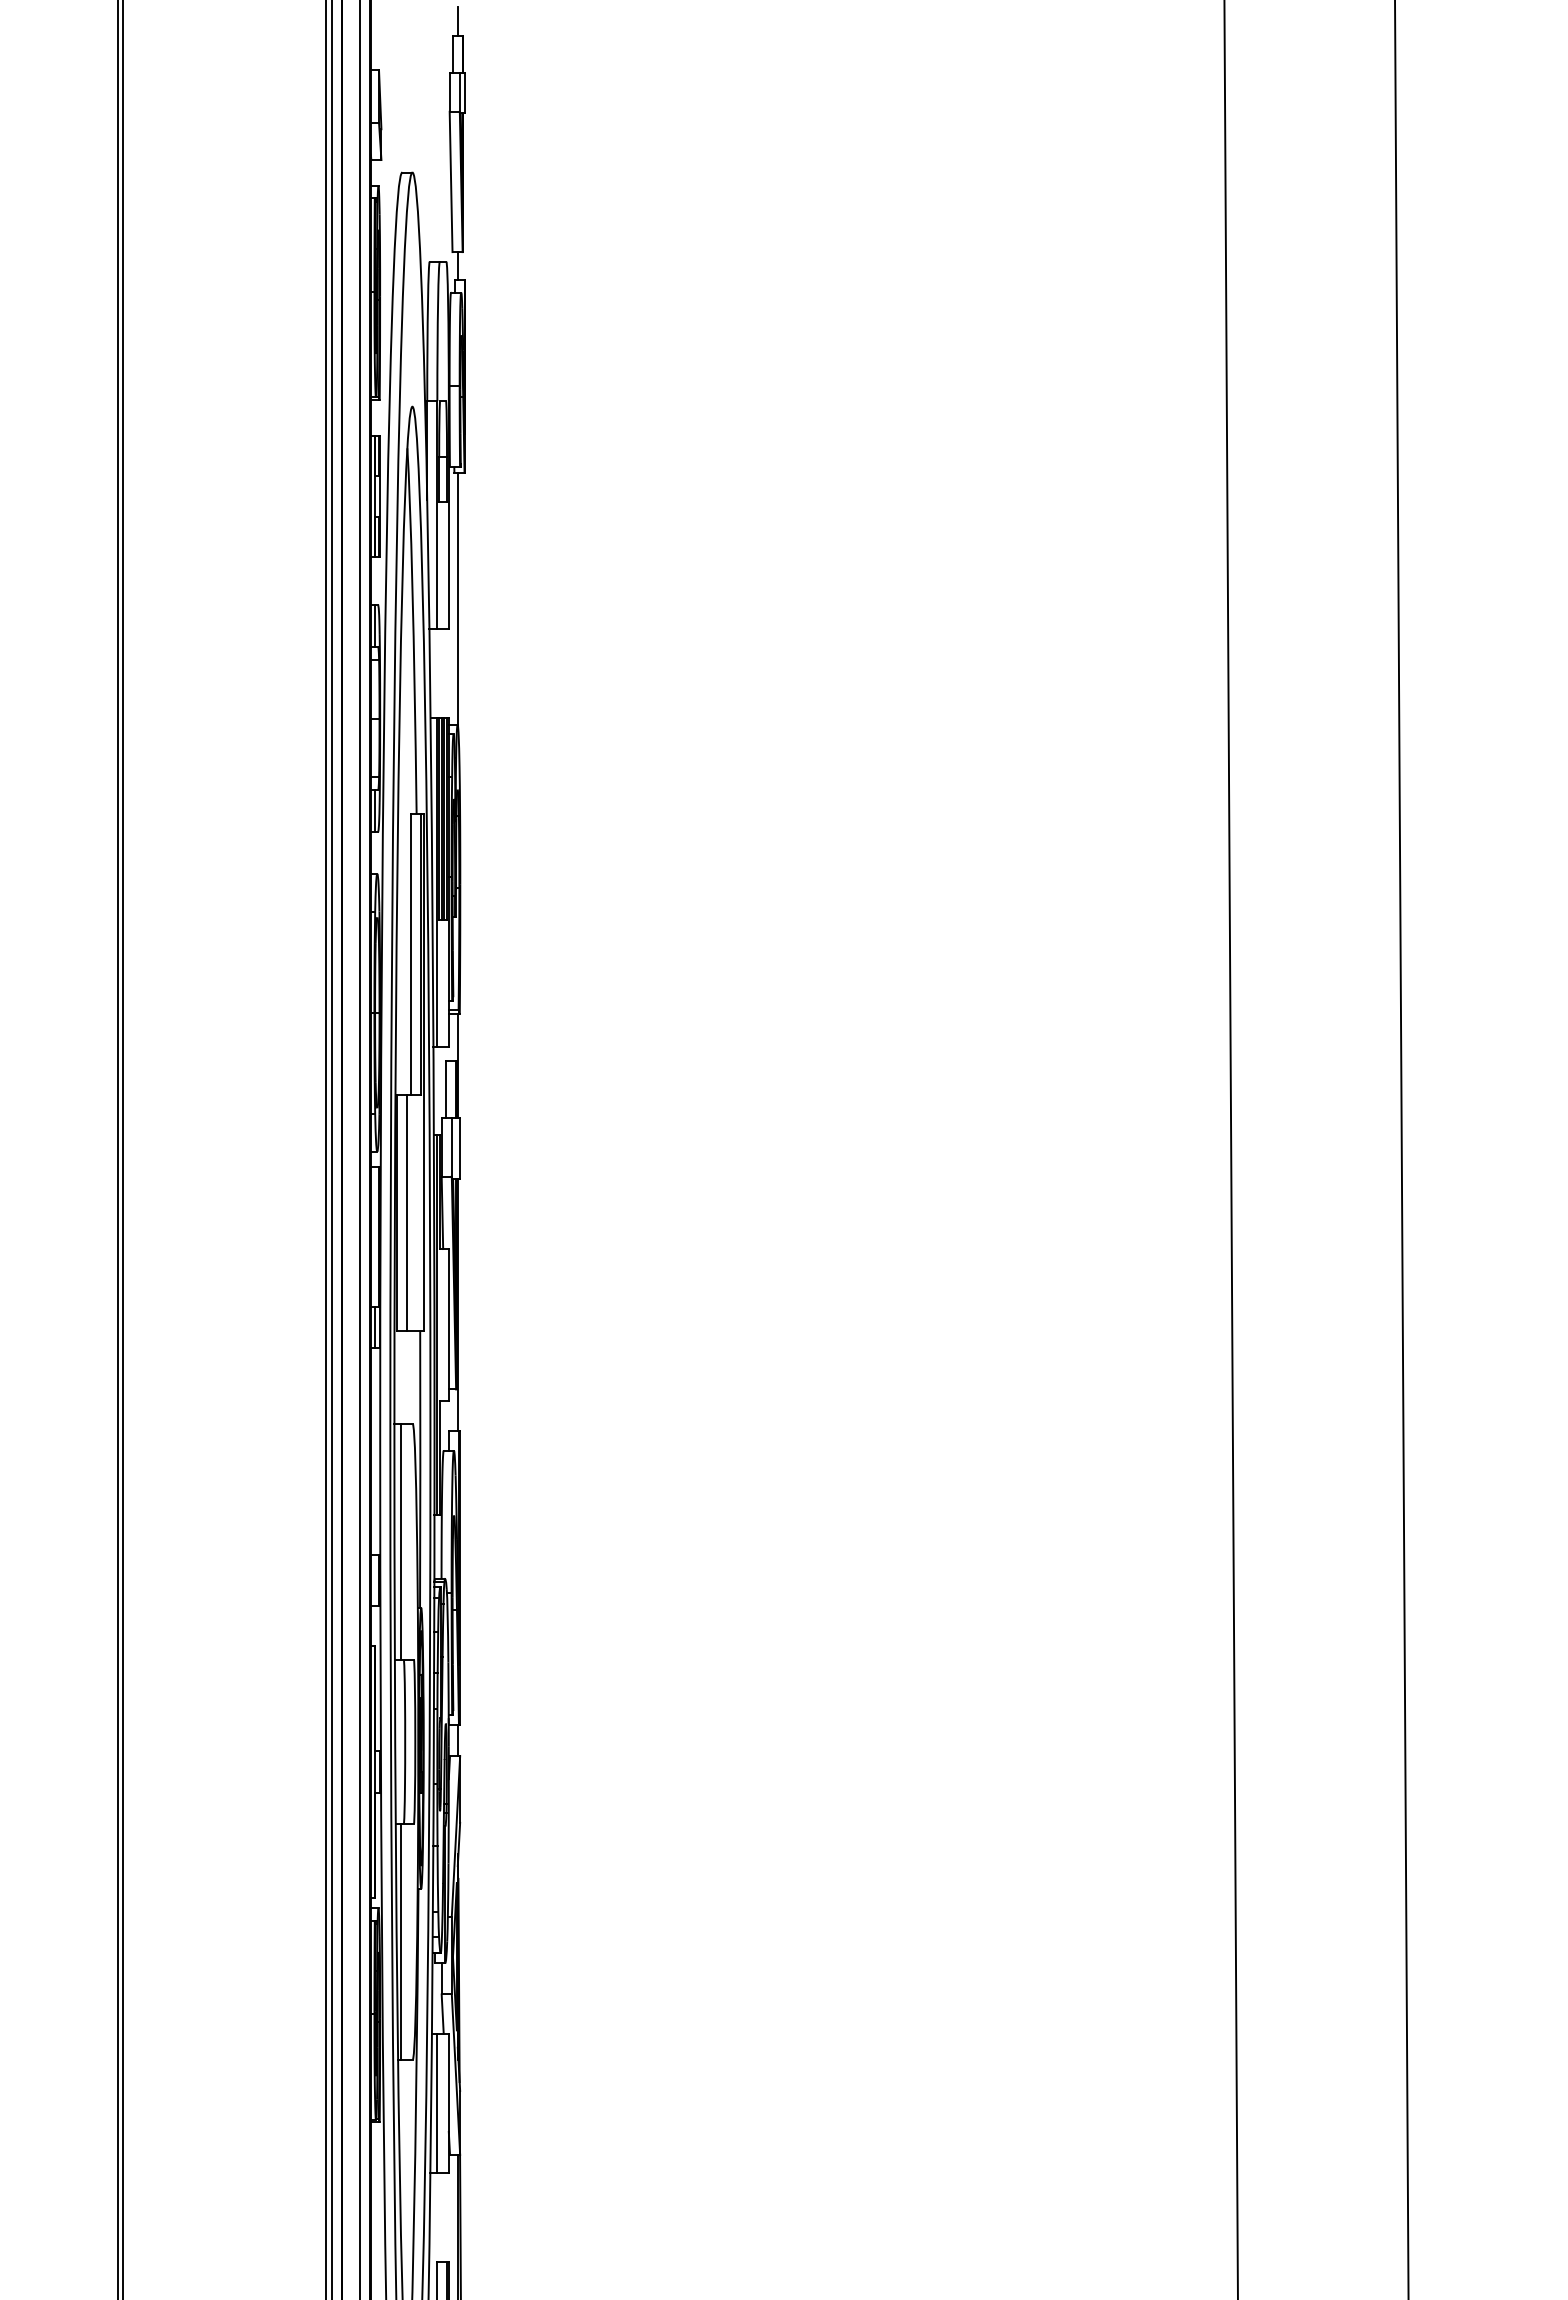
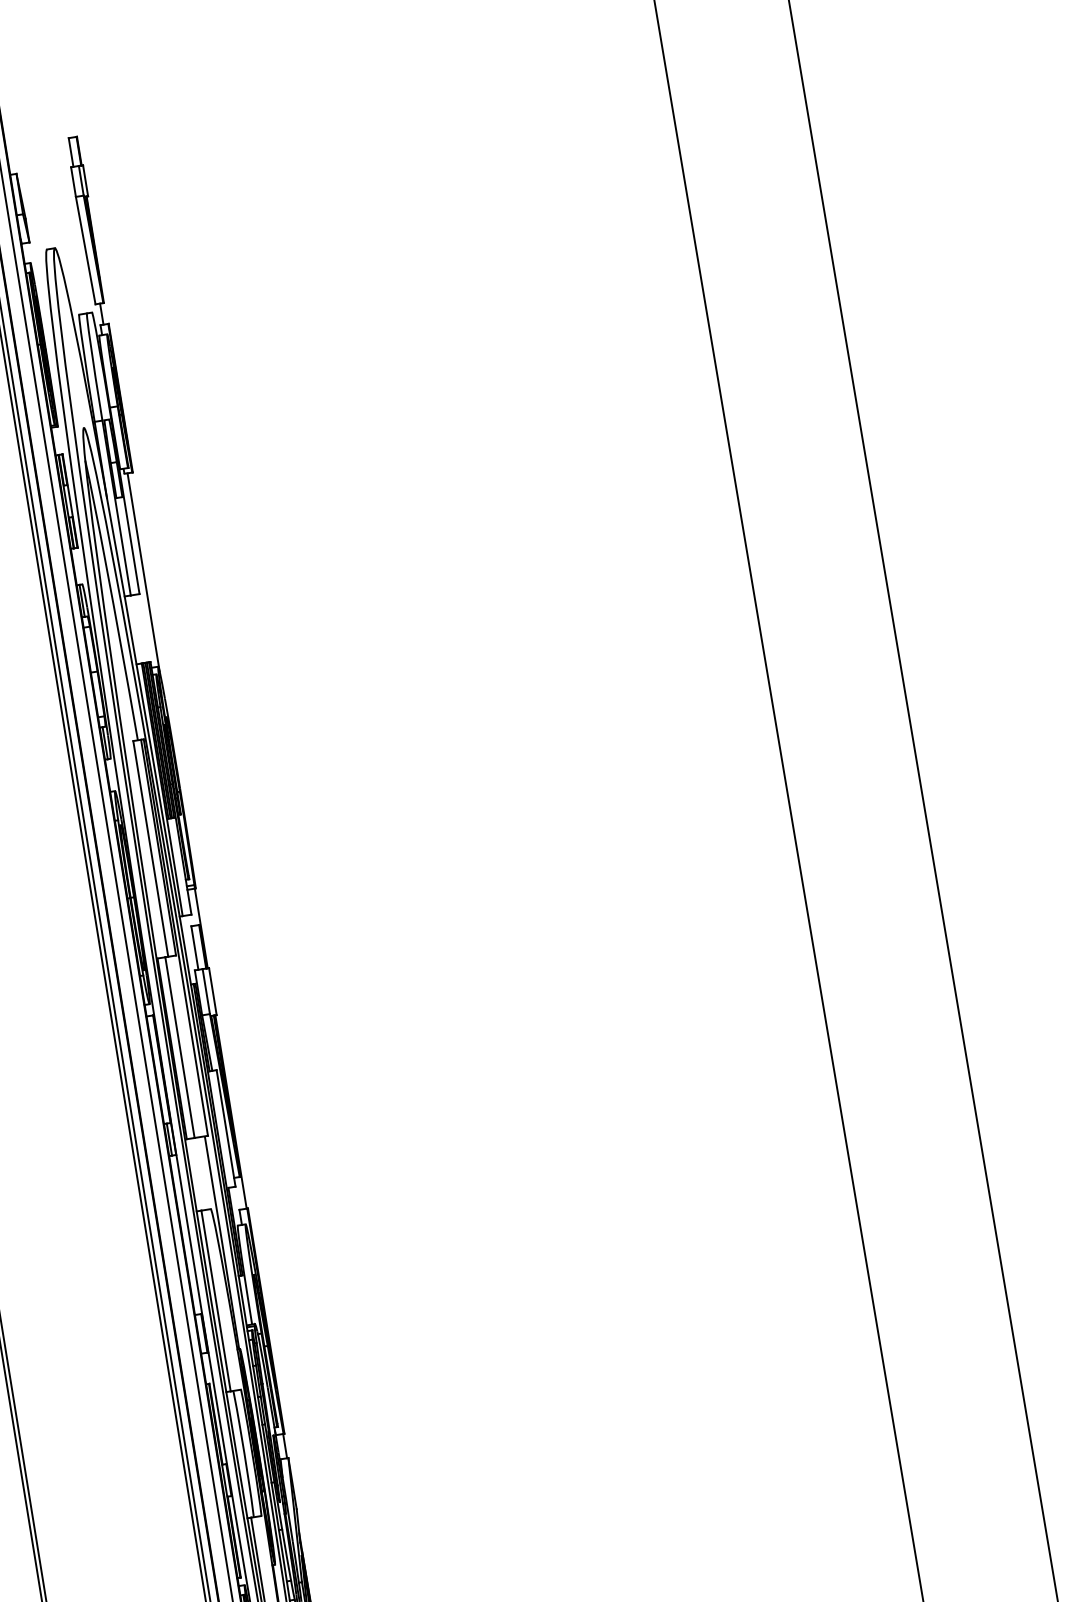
line: (458, 21) -> (71, 126), removed

